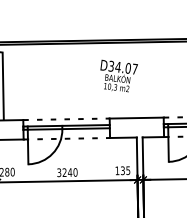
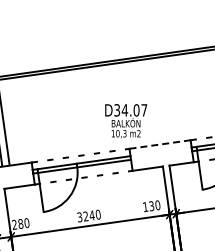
text: (118, 77) -> (126, 121), moved
line: (137, 118) -> (160, 144), solid -> dashed
text: (127, 170) -> (157, 205), 135 -> 130

